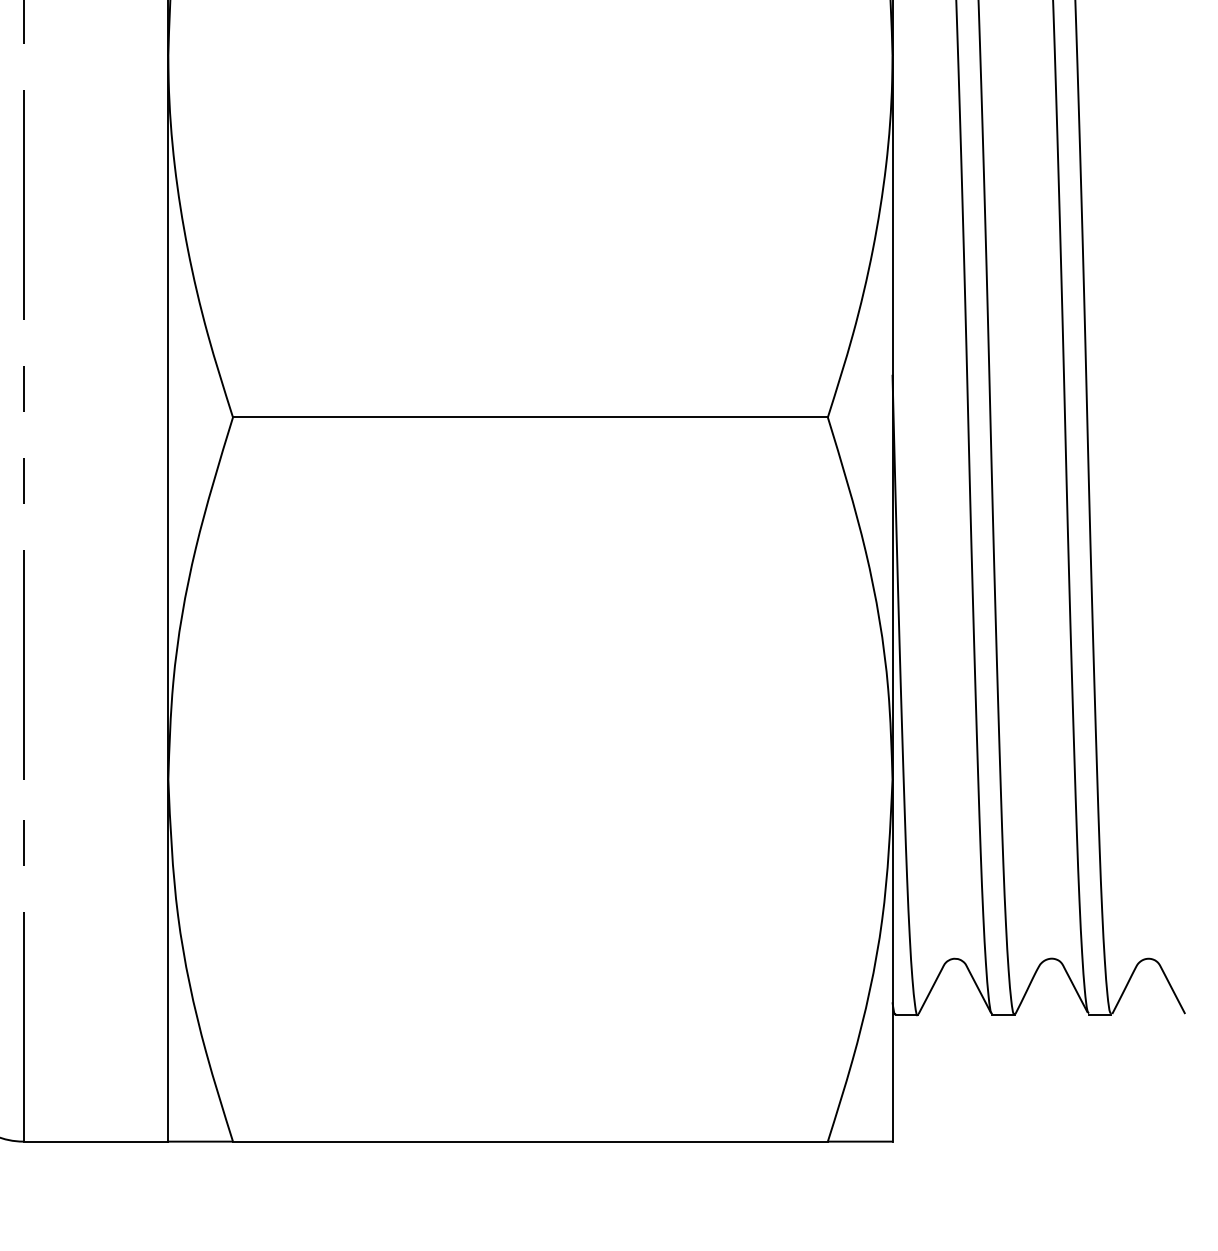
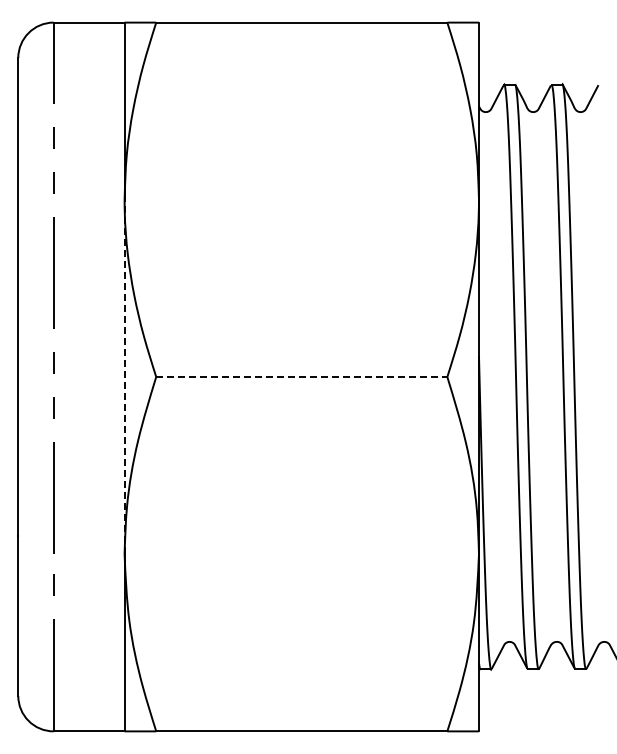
line: (168, 416) -> (124, 376), solid -> dashed
line: (529, 416) -> (301, 376), solid -> dashed

